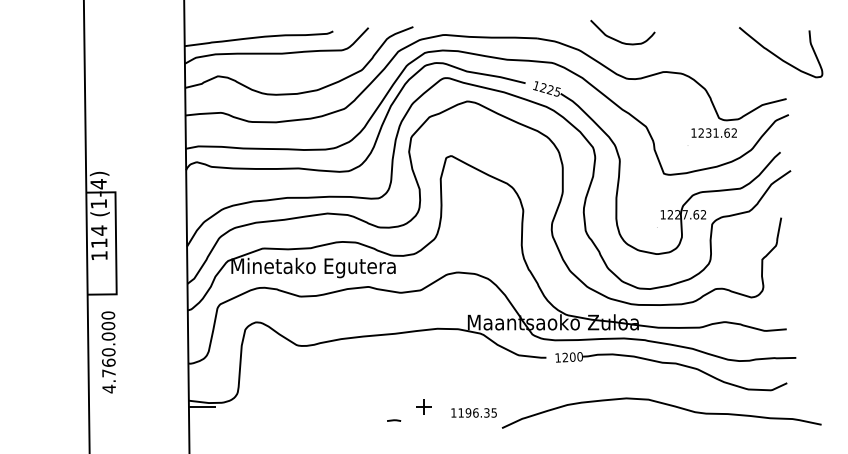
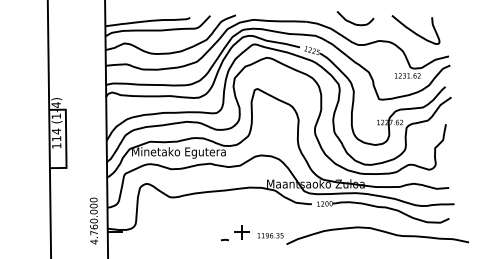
curve: (776, 53) -> (413, 30), moved
text: (107, 351) -> (93, 220), moved
part: (423, 407) -> (241, 232), size x1.67

